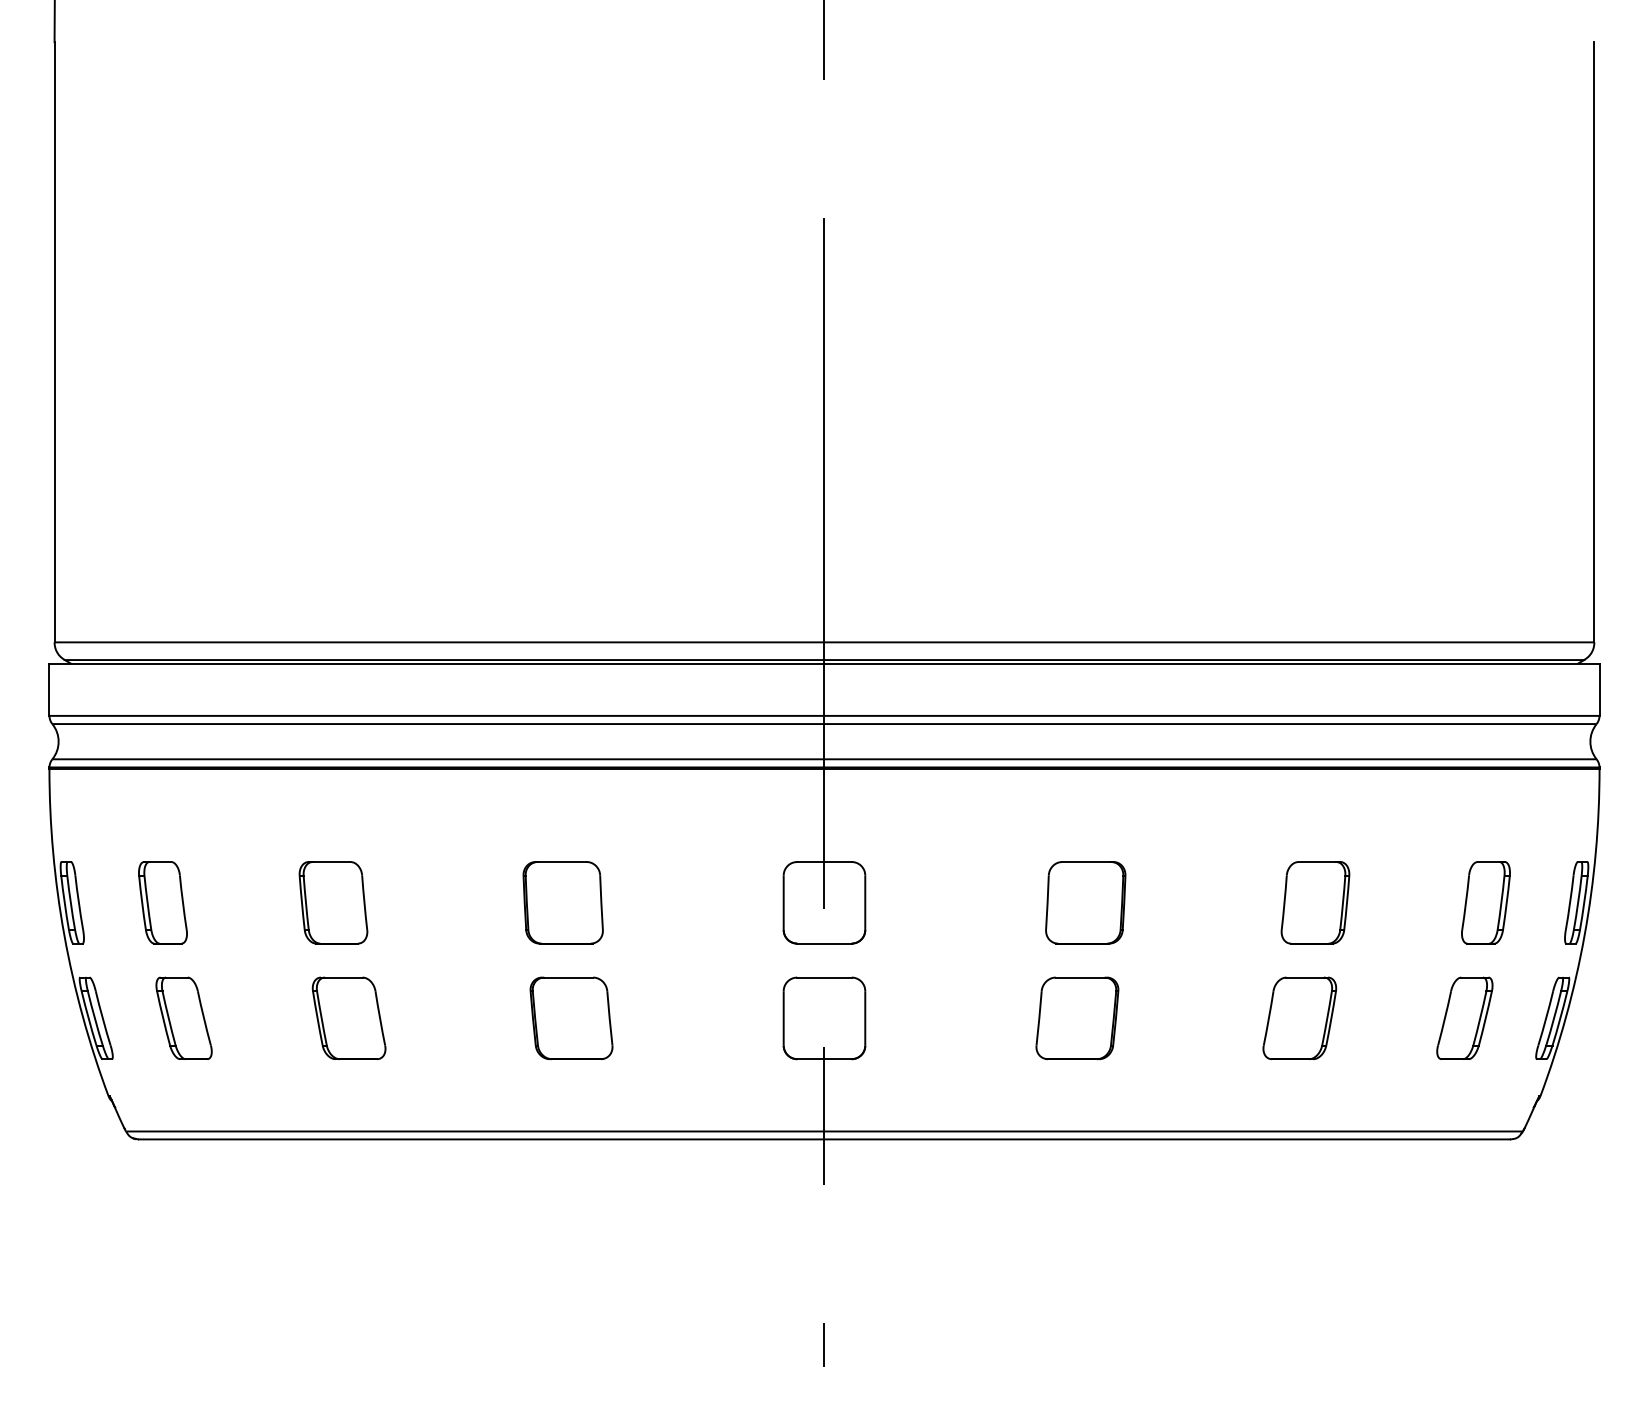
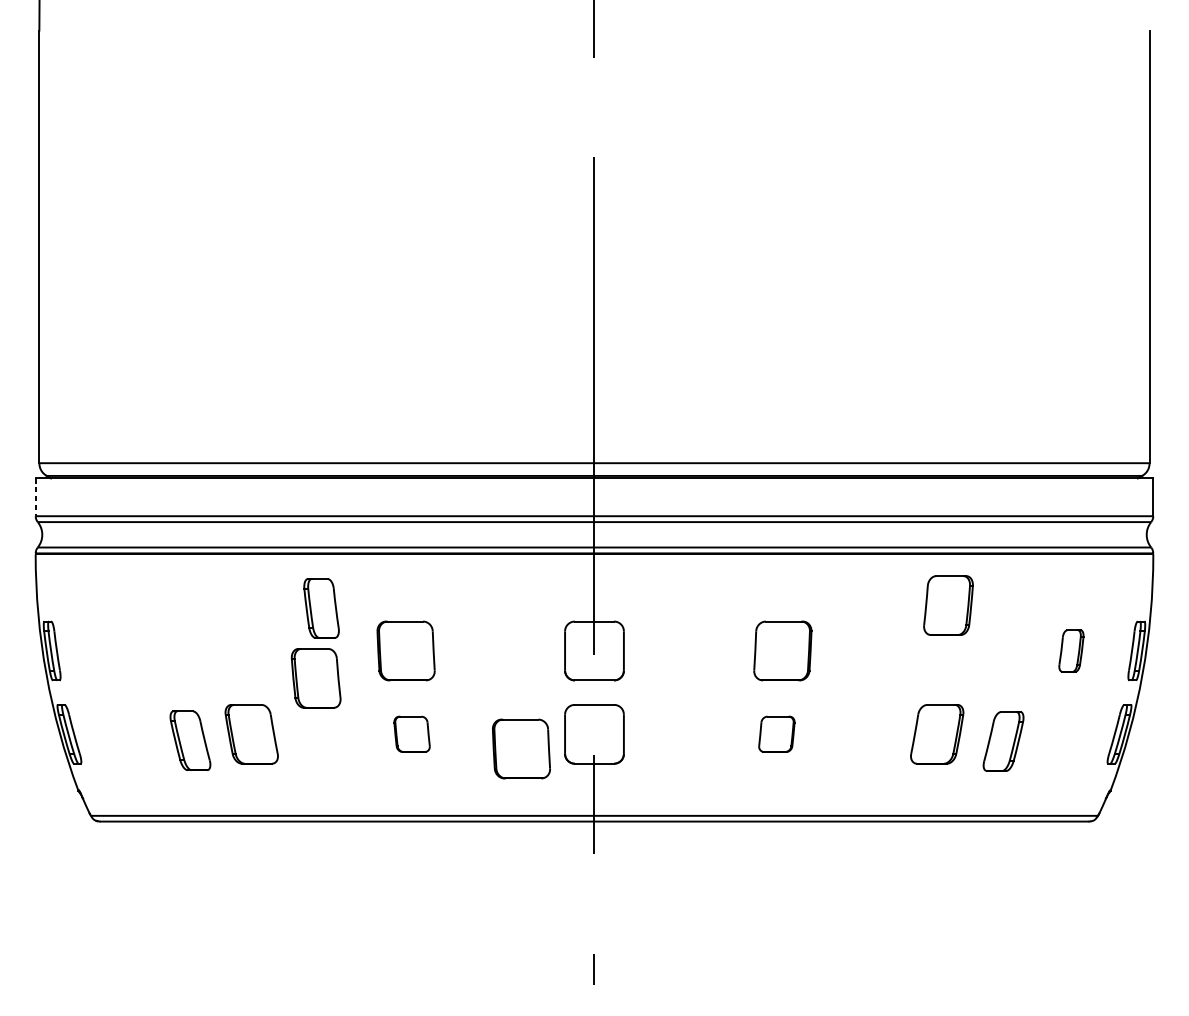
line: (49, 690) -> (35, 497), solid -> dashed
part: (162, 902) -> (321, 608), moved
part: (333, 902) -> (316, 678), moved
part: (1315, 902) -> (948, 605), moved
part: (1485, 902) -> (1071, 650), size x0.7
part: (183, 1017) -> (190, 740), moved
part: (1464, 1017) -> (1003, 740), moved
part: (571, 1018) -> (412, 734), size x0.6
part: (1077, 1018) -> (776, 734), size x0.6
part: (722, 1038) -> (520, 748), added

